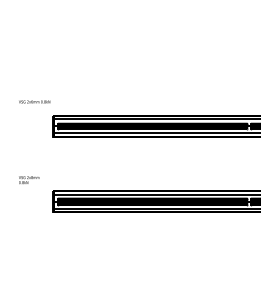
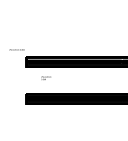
text: (27, 178) -> (45, 77), moved

